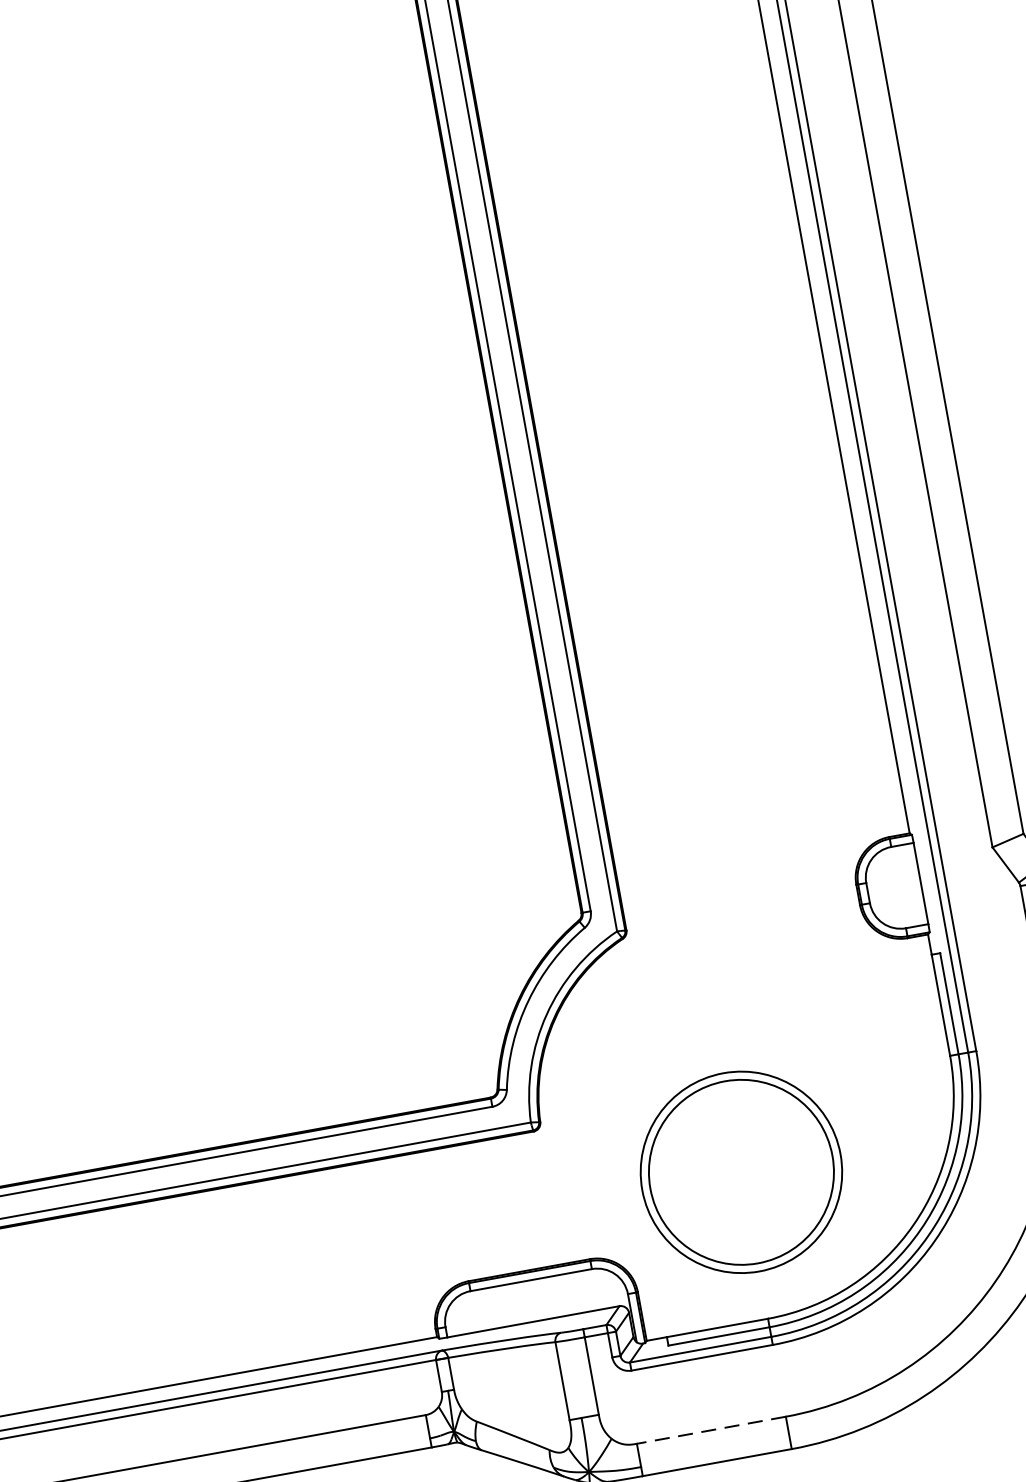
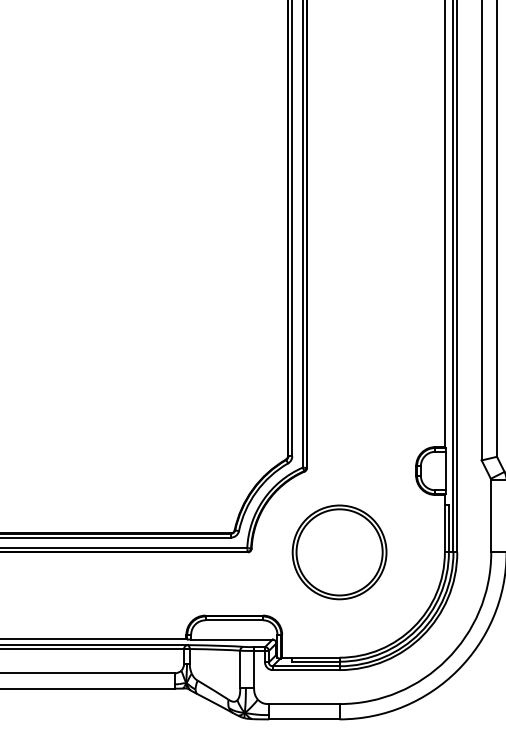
part: (741, 1172) -> (339, 552), moved
line: (709, 1431) -> (303, 704), dashed -> solid

